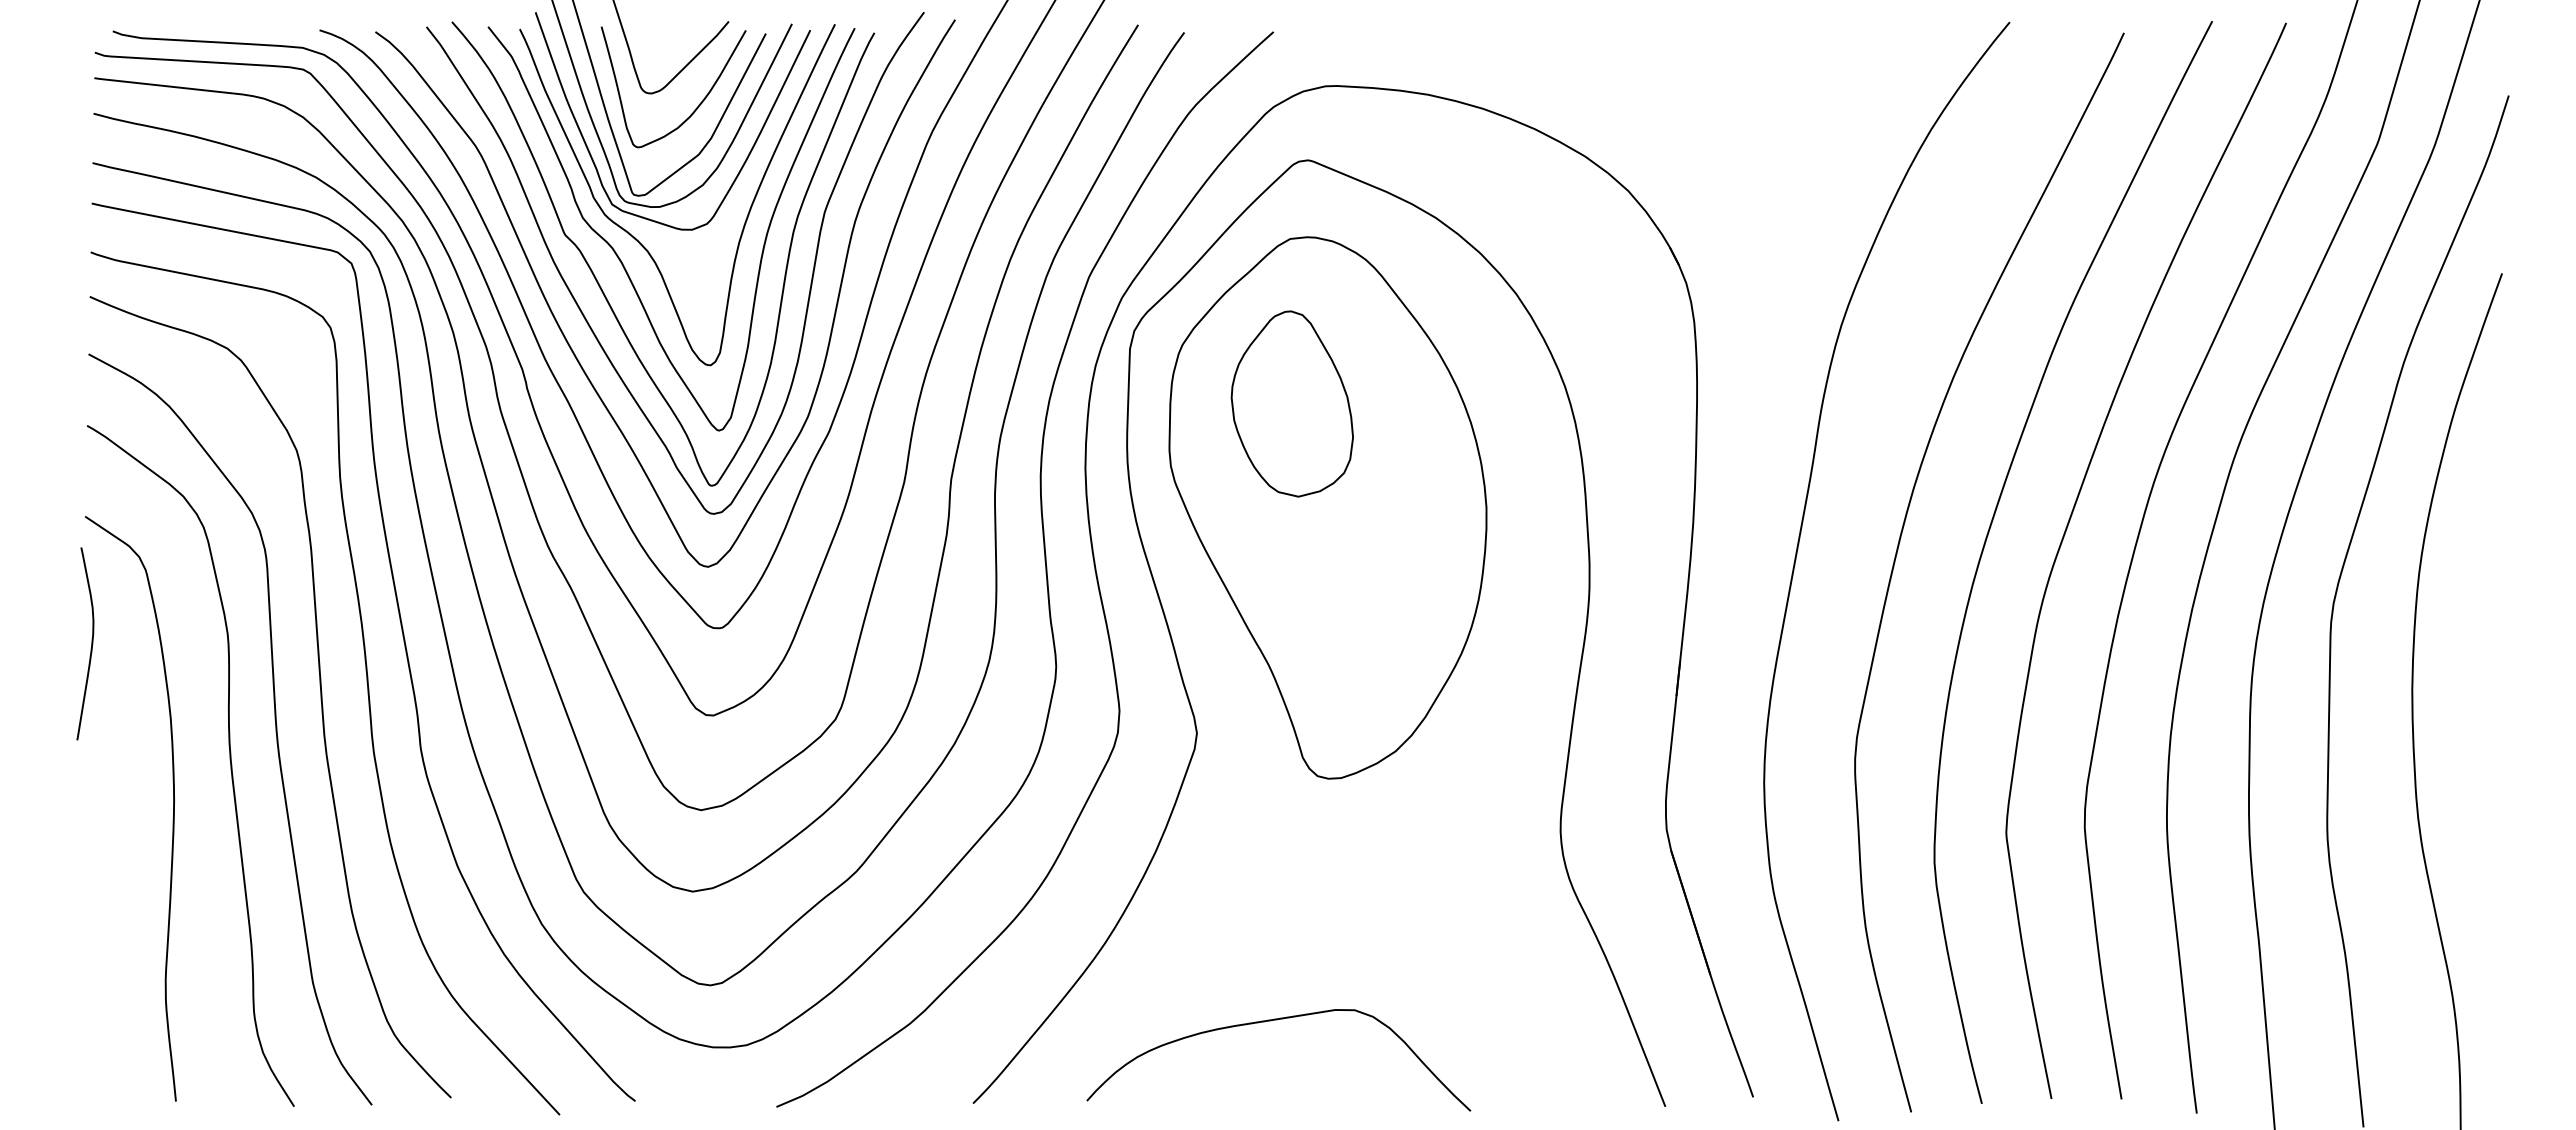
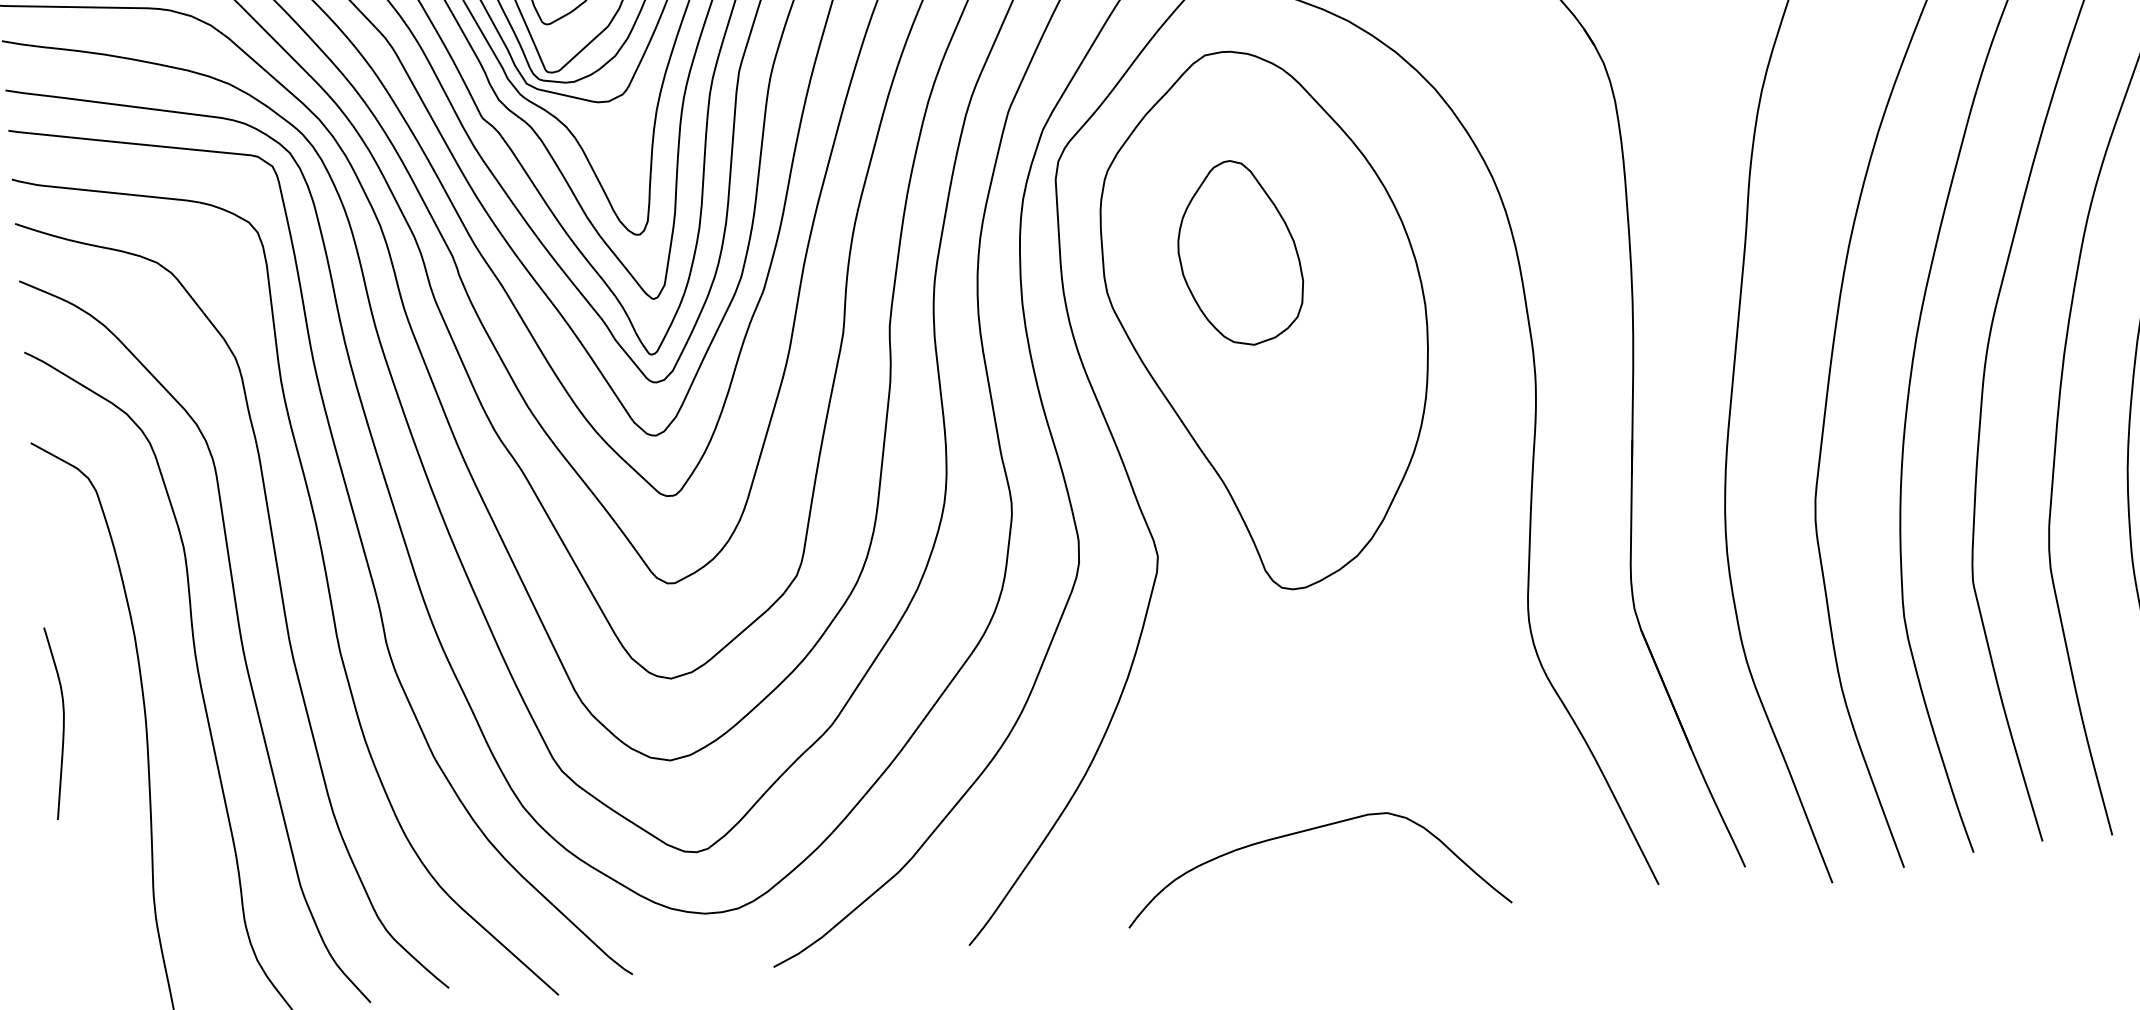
part: (1291, 403) -> (1238, 252), moved
curve: (91, 643) -> (63, 722), moved
curve: (1271, 1021) -> (1305, 831), moved

